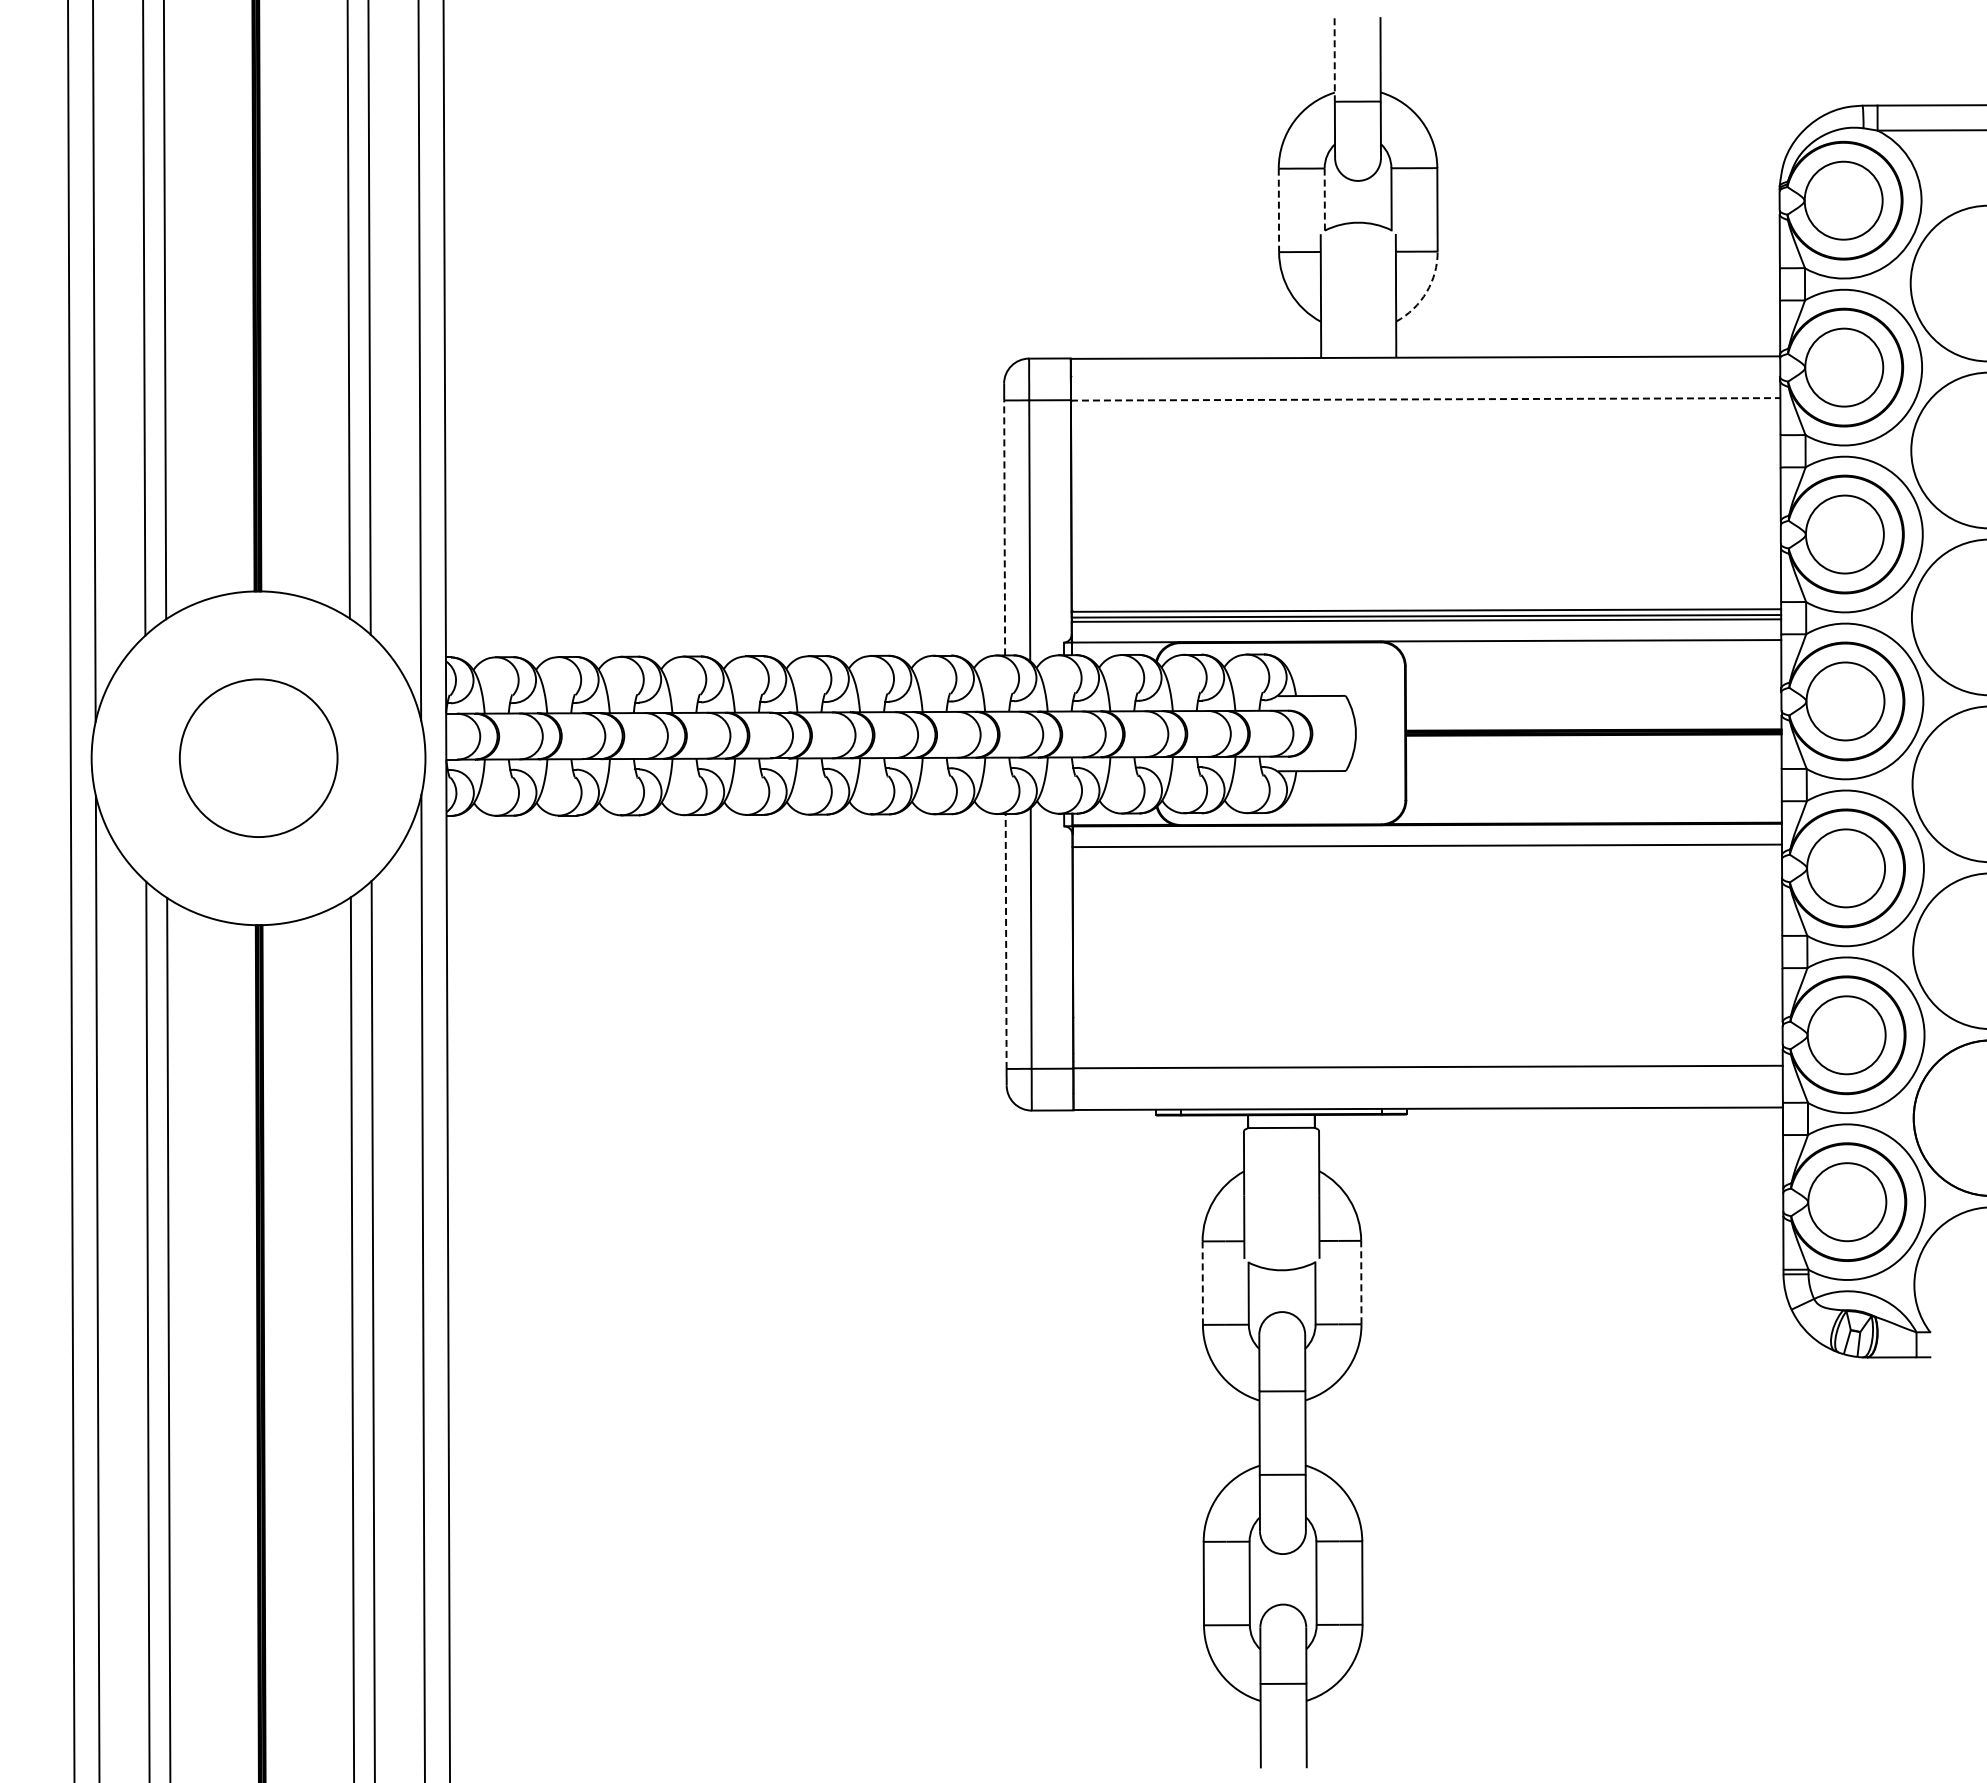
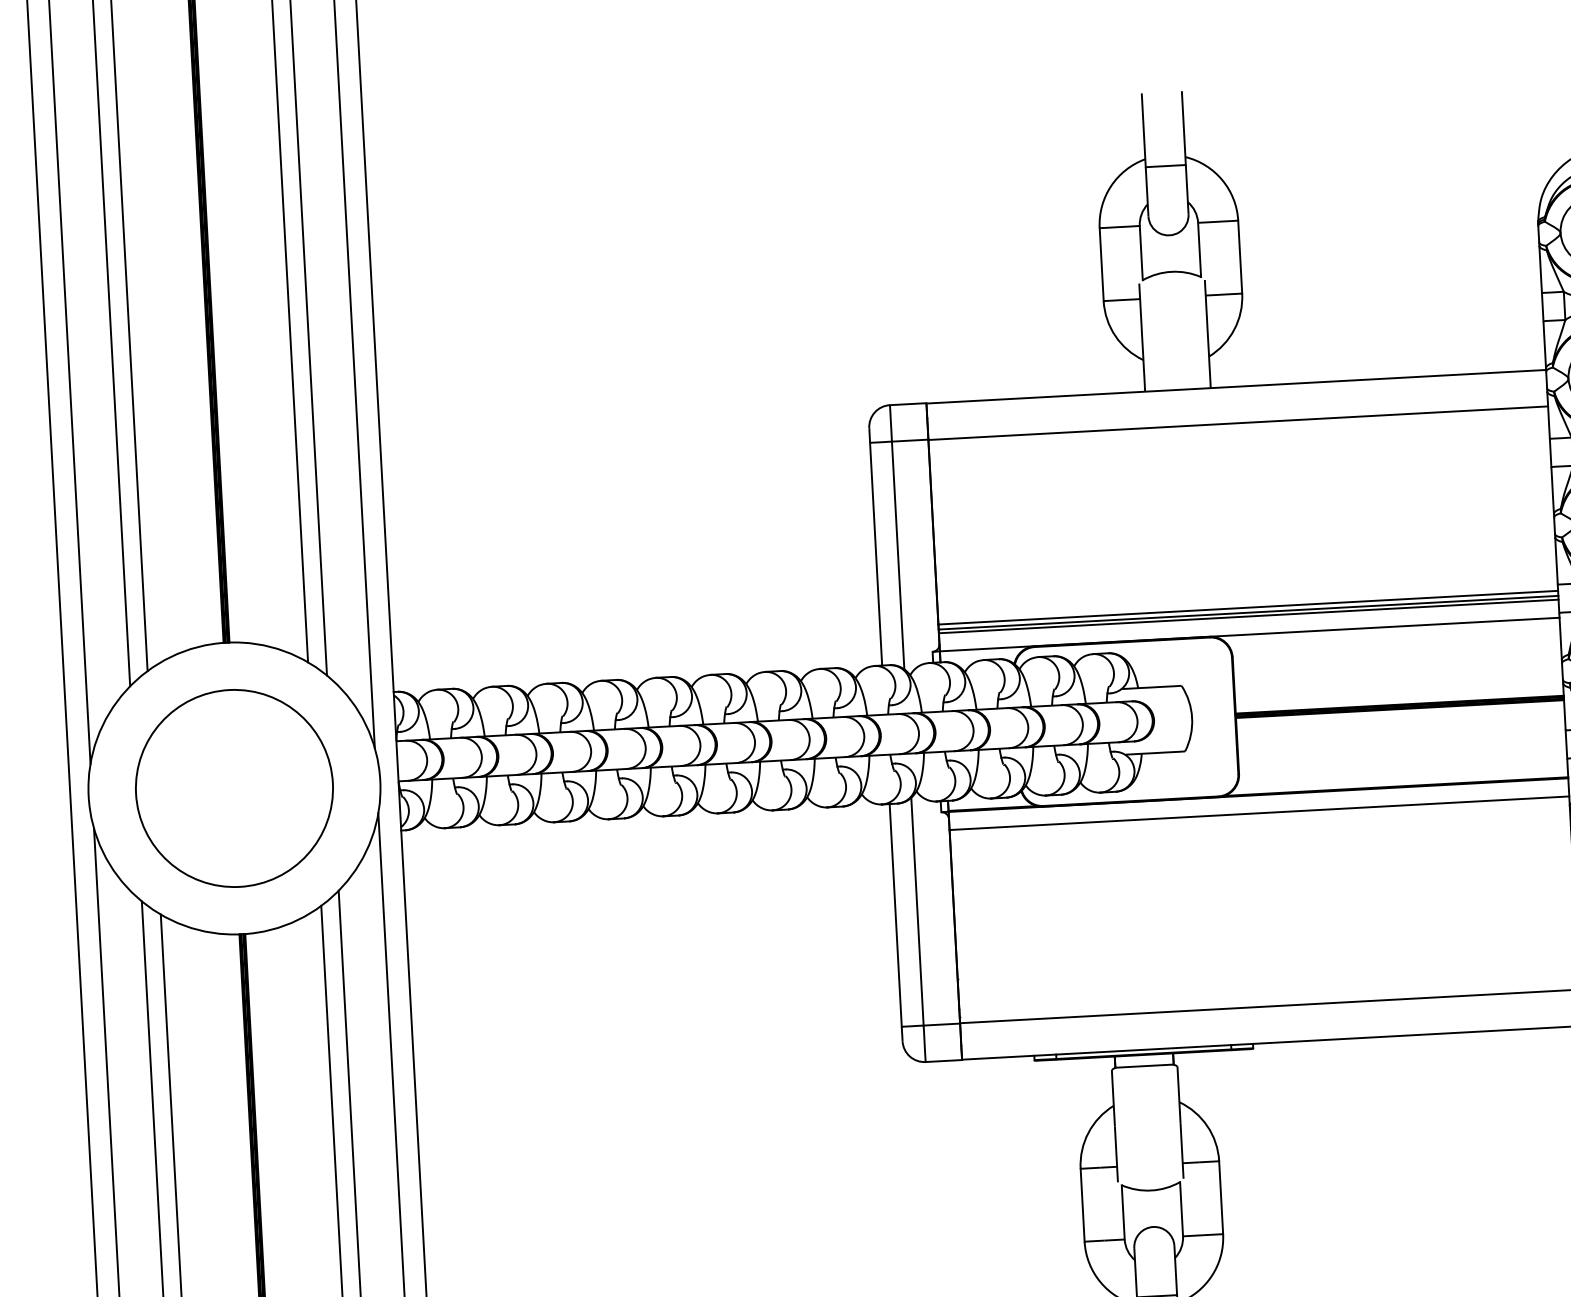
line: (1334, 60) -> (1143, 131), dashed -> solid
line: (1324, 199) -> (1141, 253), dashed -> solid
line: (1278, 210) -> (1101, 264), dashed -> solid
arc: (1426, 292) -> (1234, 329), dashed -> solid
line: (1425, 399) -> (1238, 423), dashed -> solid
line: (1004, 527) -> (875, 553), dashed -> solid
circle: (258, 757) -> (234, 787), size x1.43
line: (1006, 940) -> (895, 914), dashed -> solid
line: (1361, 1282) -> (1221, 1197), dashed -> solid
line: (1202, 1283) -> (1082, 1205), dashed -> solid

